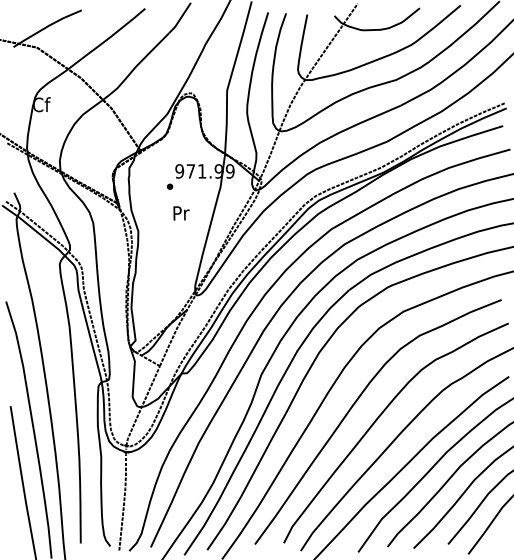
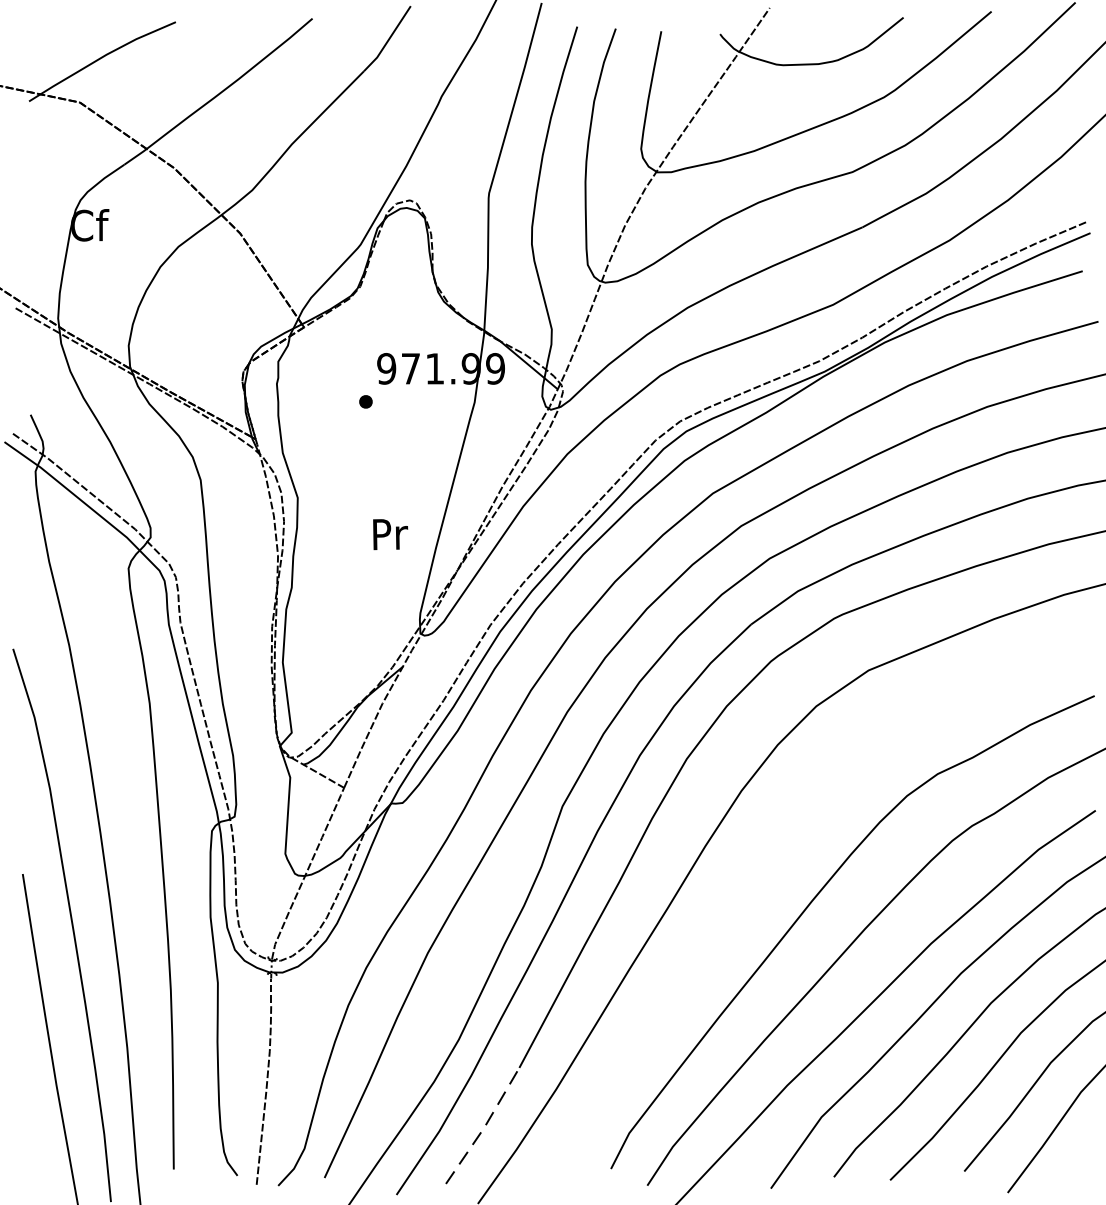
text: (181, 213) -> (390, 534), moved
curve: (354, 405) -> (762, 872), removed
line: (225, 524) -> (485, 1128), solid -> dashed

